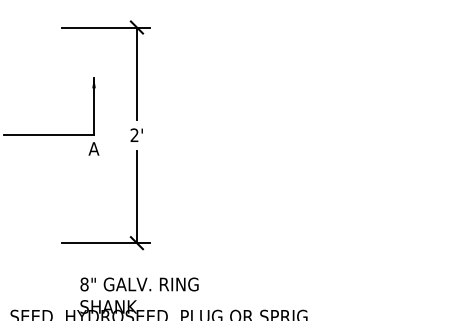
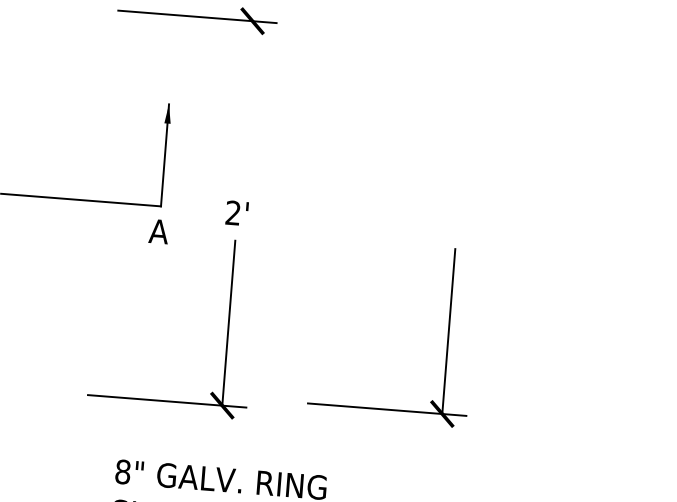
line: (136, 73) -> (245, 103), removed
part: (259, 195) -> (447, 337), added

